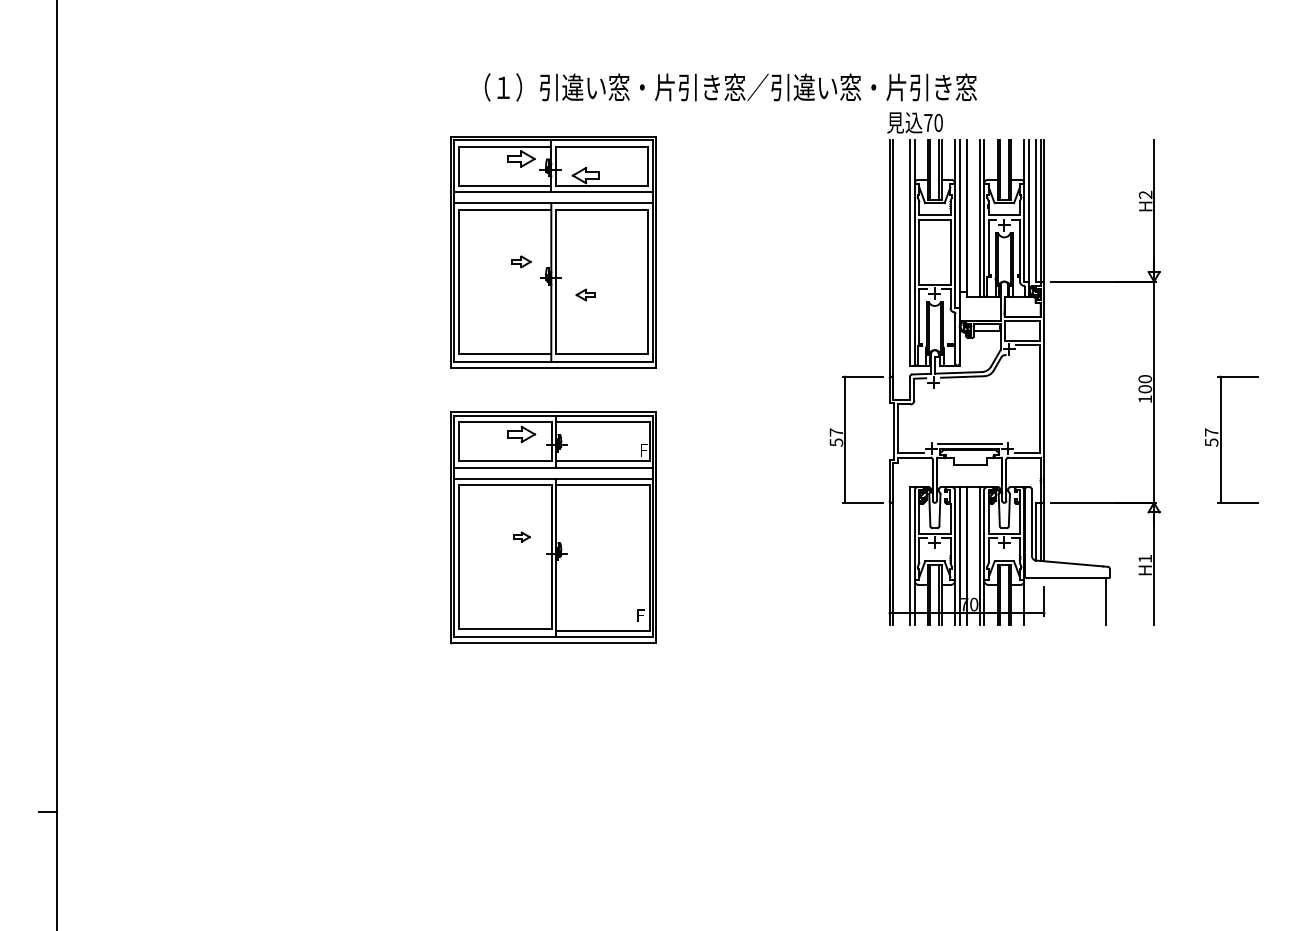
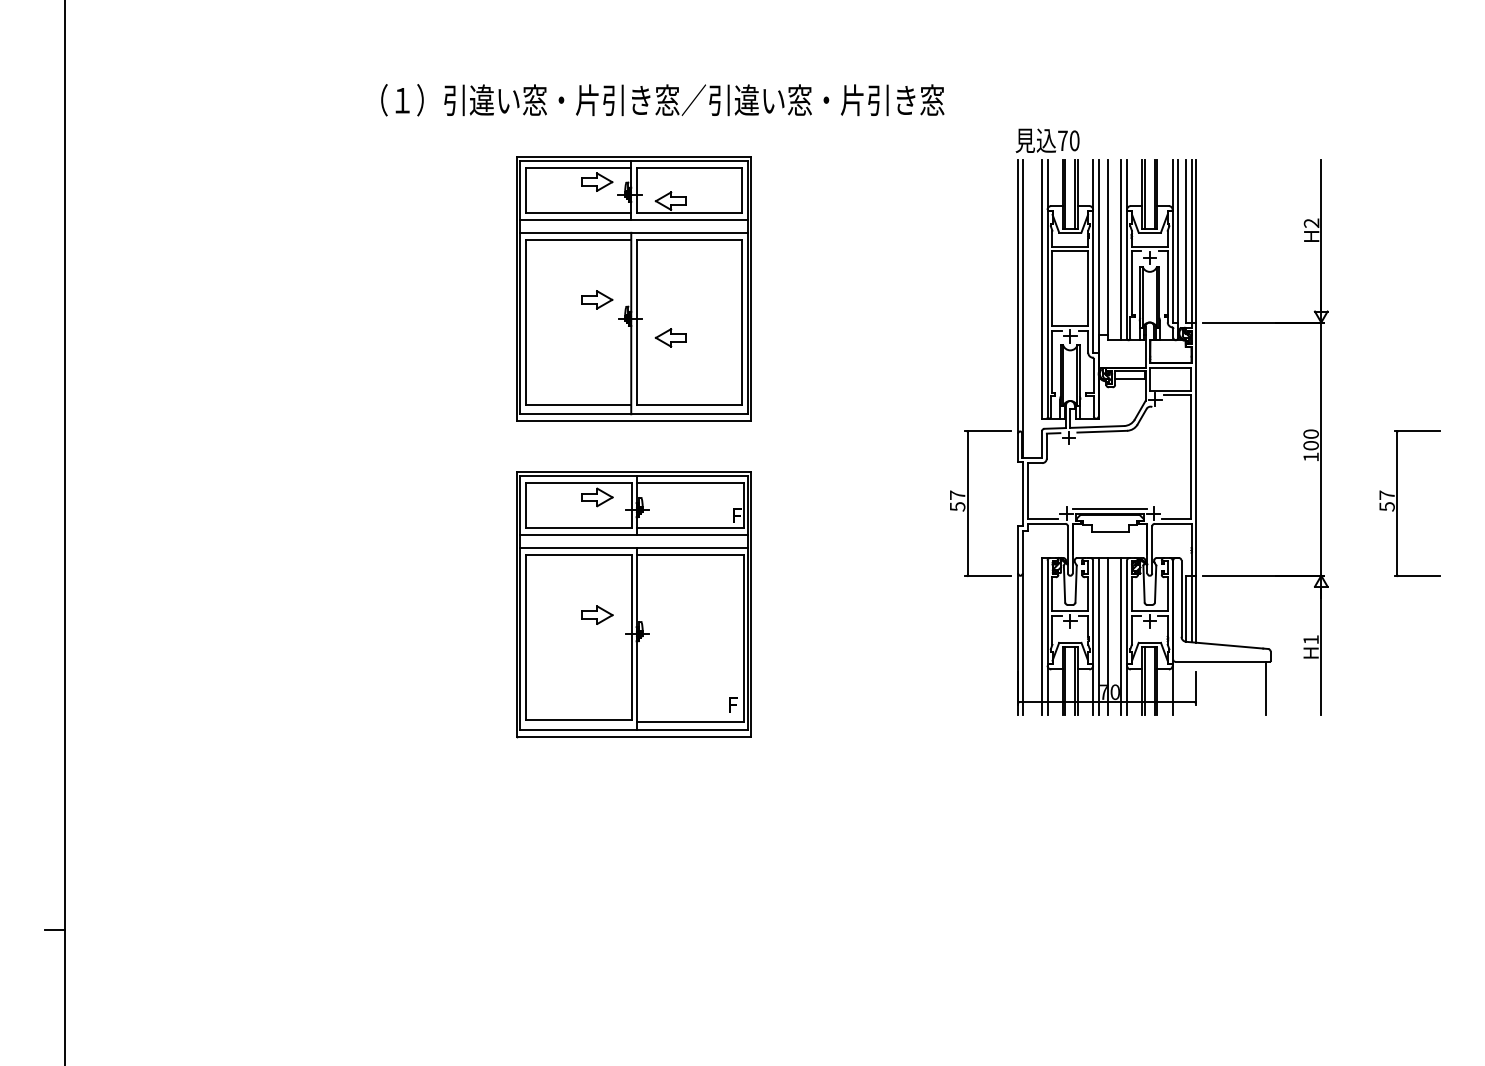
text: (730, 87) -> (662, 100), moved
part: (521, 261) -> (597, 299), size x1.43
part: (585, 294) -> (670, 337), size x1.43
part: (521, 536) -> (597, 614), size x1.67

